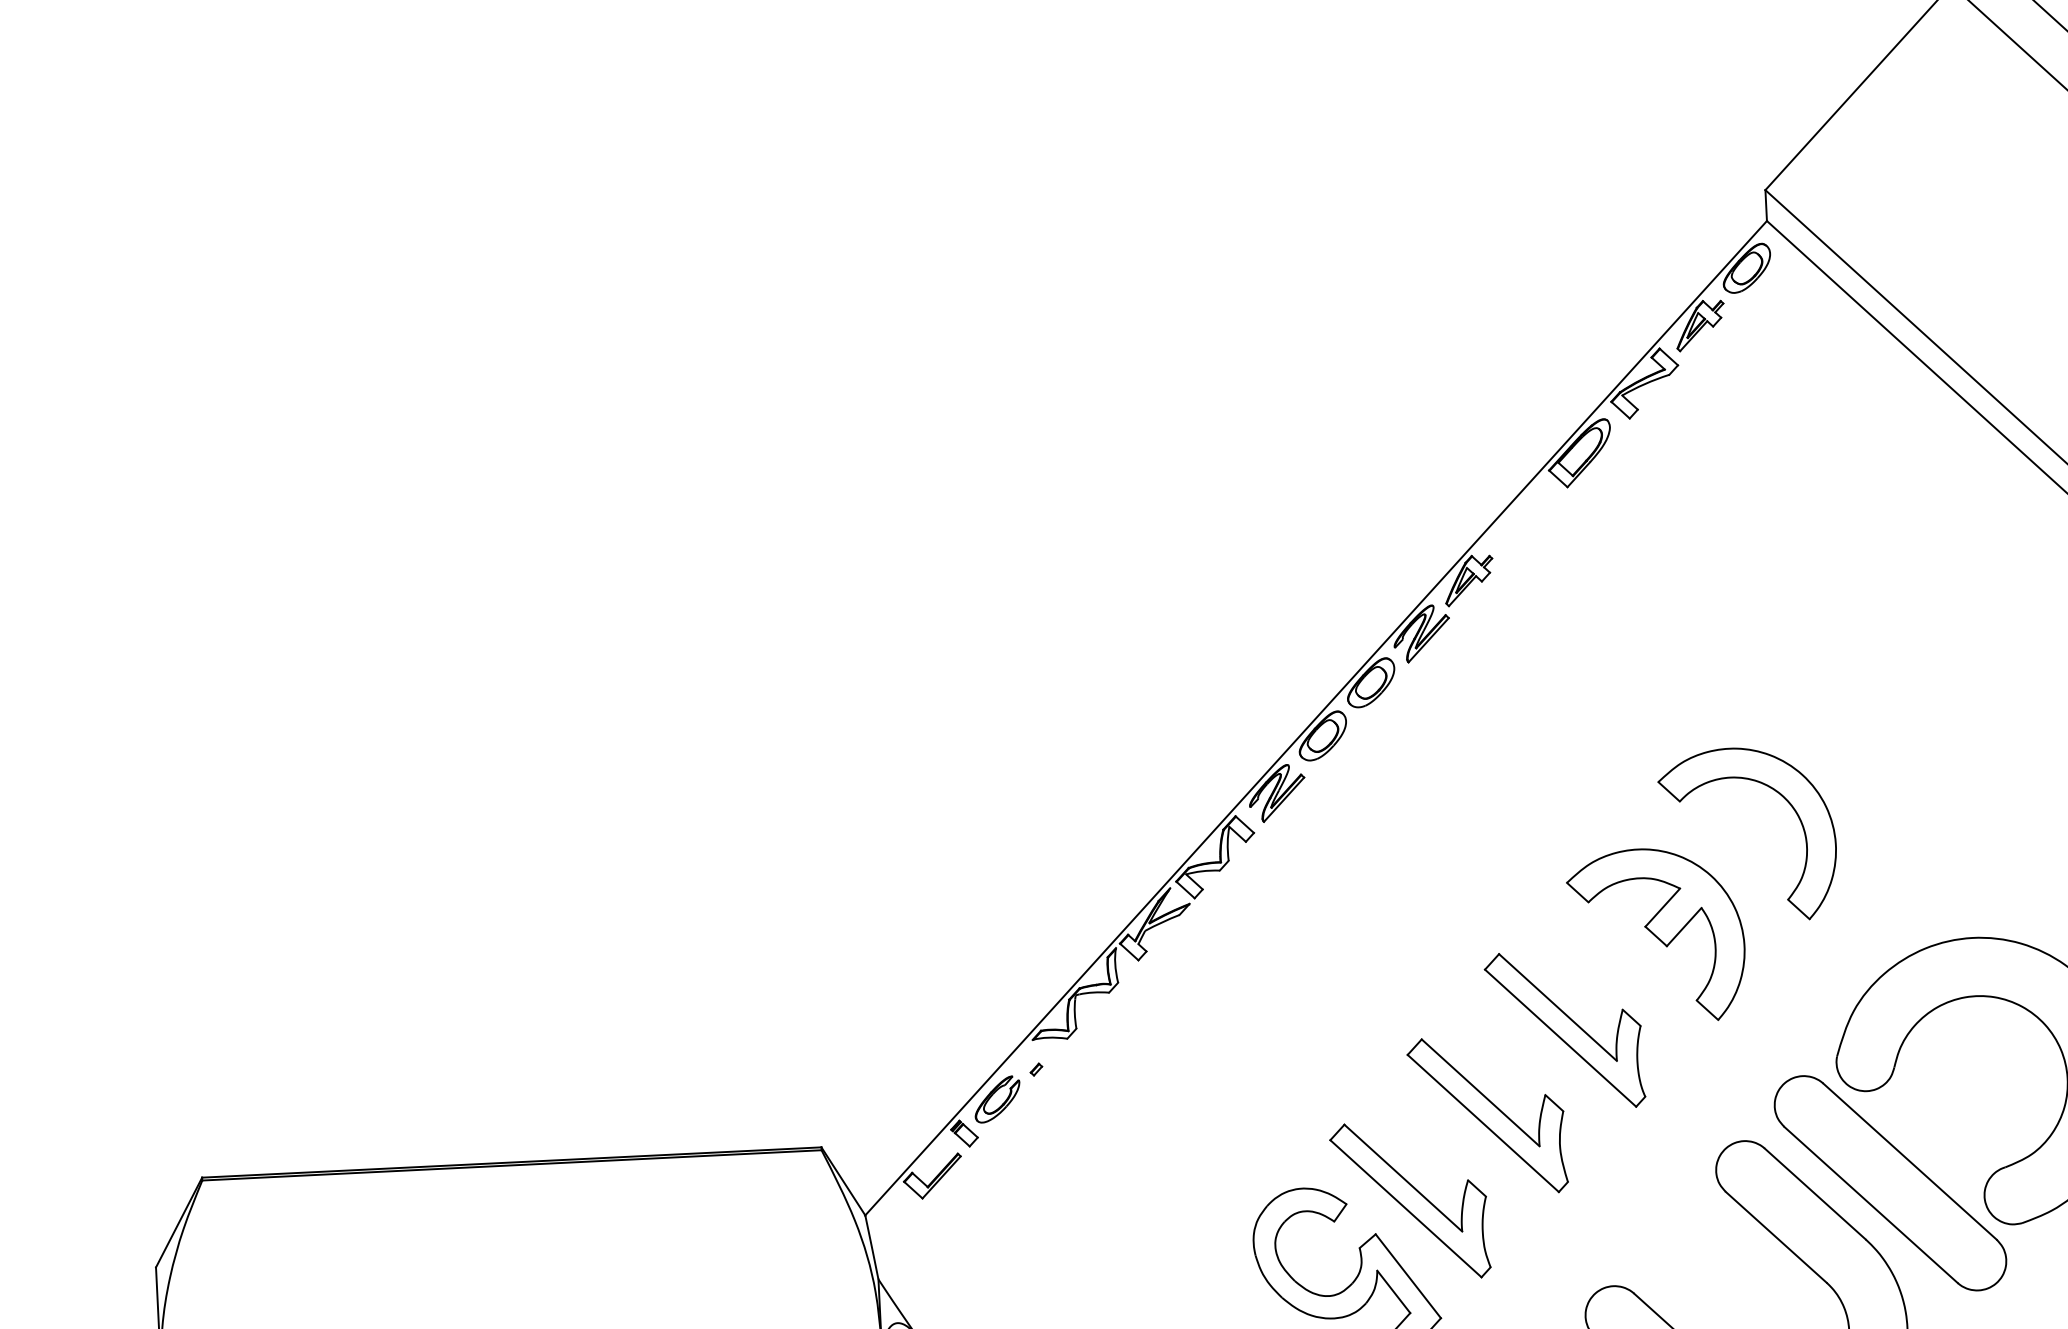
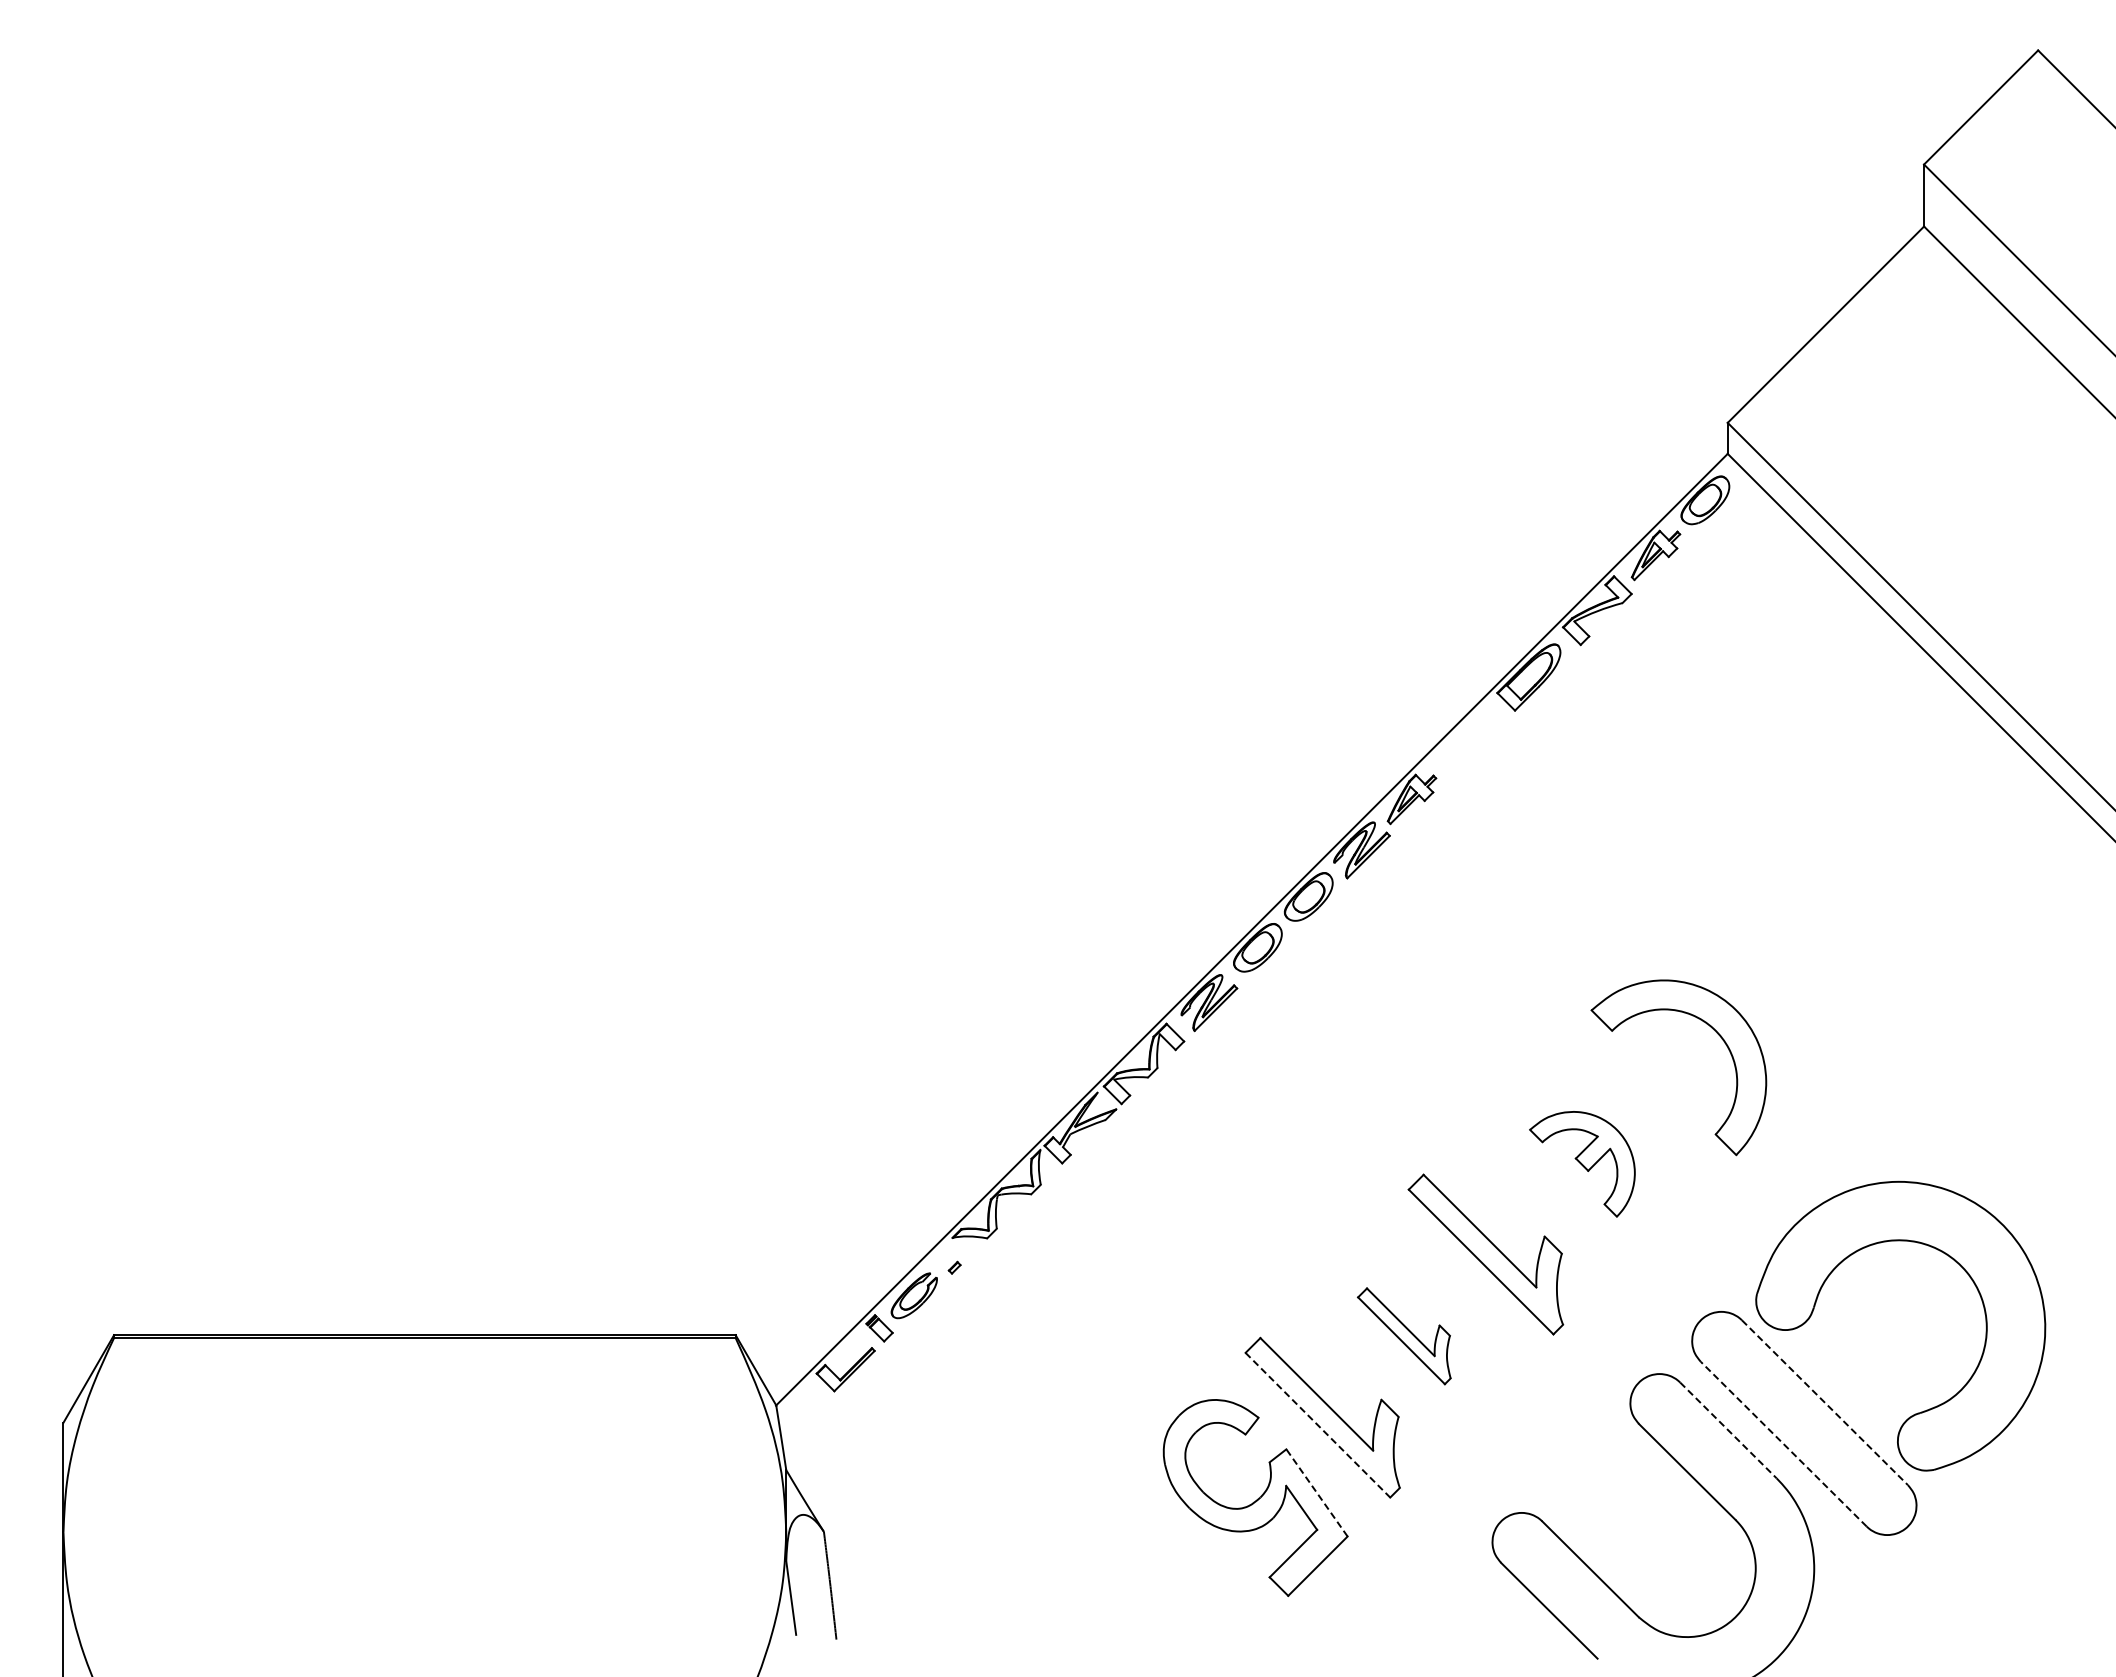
part: (1656, 936) -> (1582, 1164), size x0.6
part: (1487, 1116) -> (1404, 1336), size x0.6
line: (1909, 1161) -> (1824, 1402), solid -> dashed
line: (1815, 1194) -> (1728, 1430), solid -> dashed
line: (1870, 1205) -> (1783, 1444), solid -> dashed
line: (1406, 1209) -> (1318, 1425), solid -> dashed
line: (1407, 1275) -> (1316, 1492), solid -> dashed

